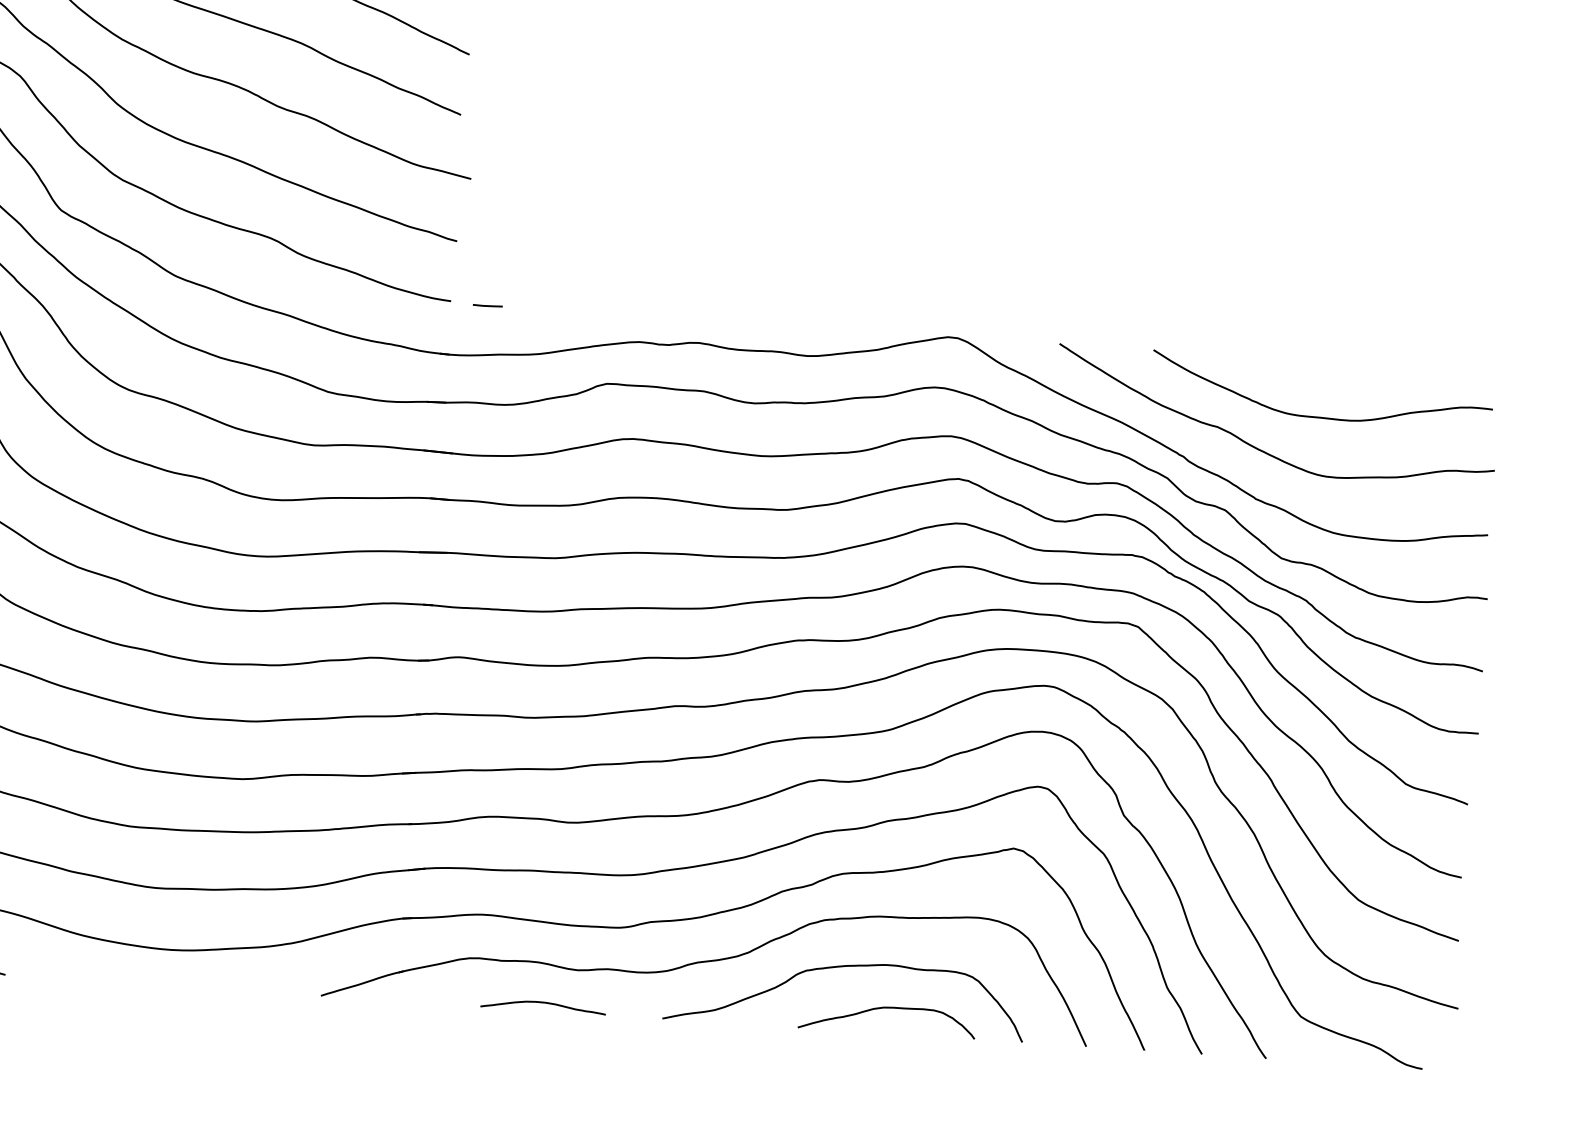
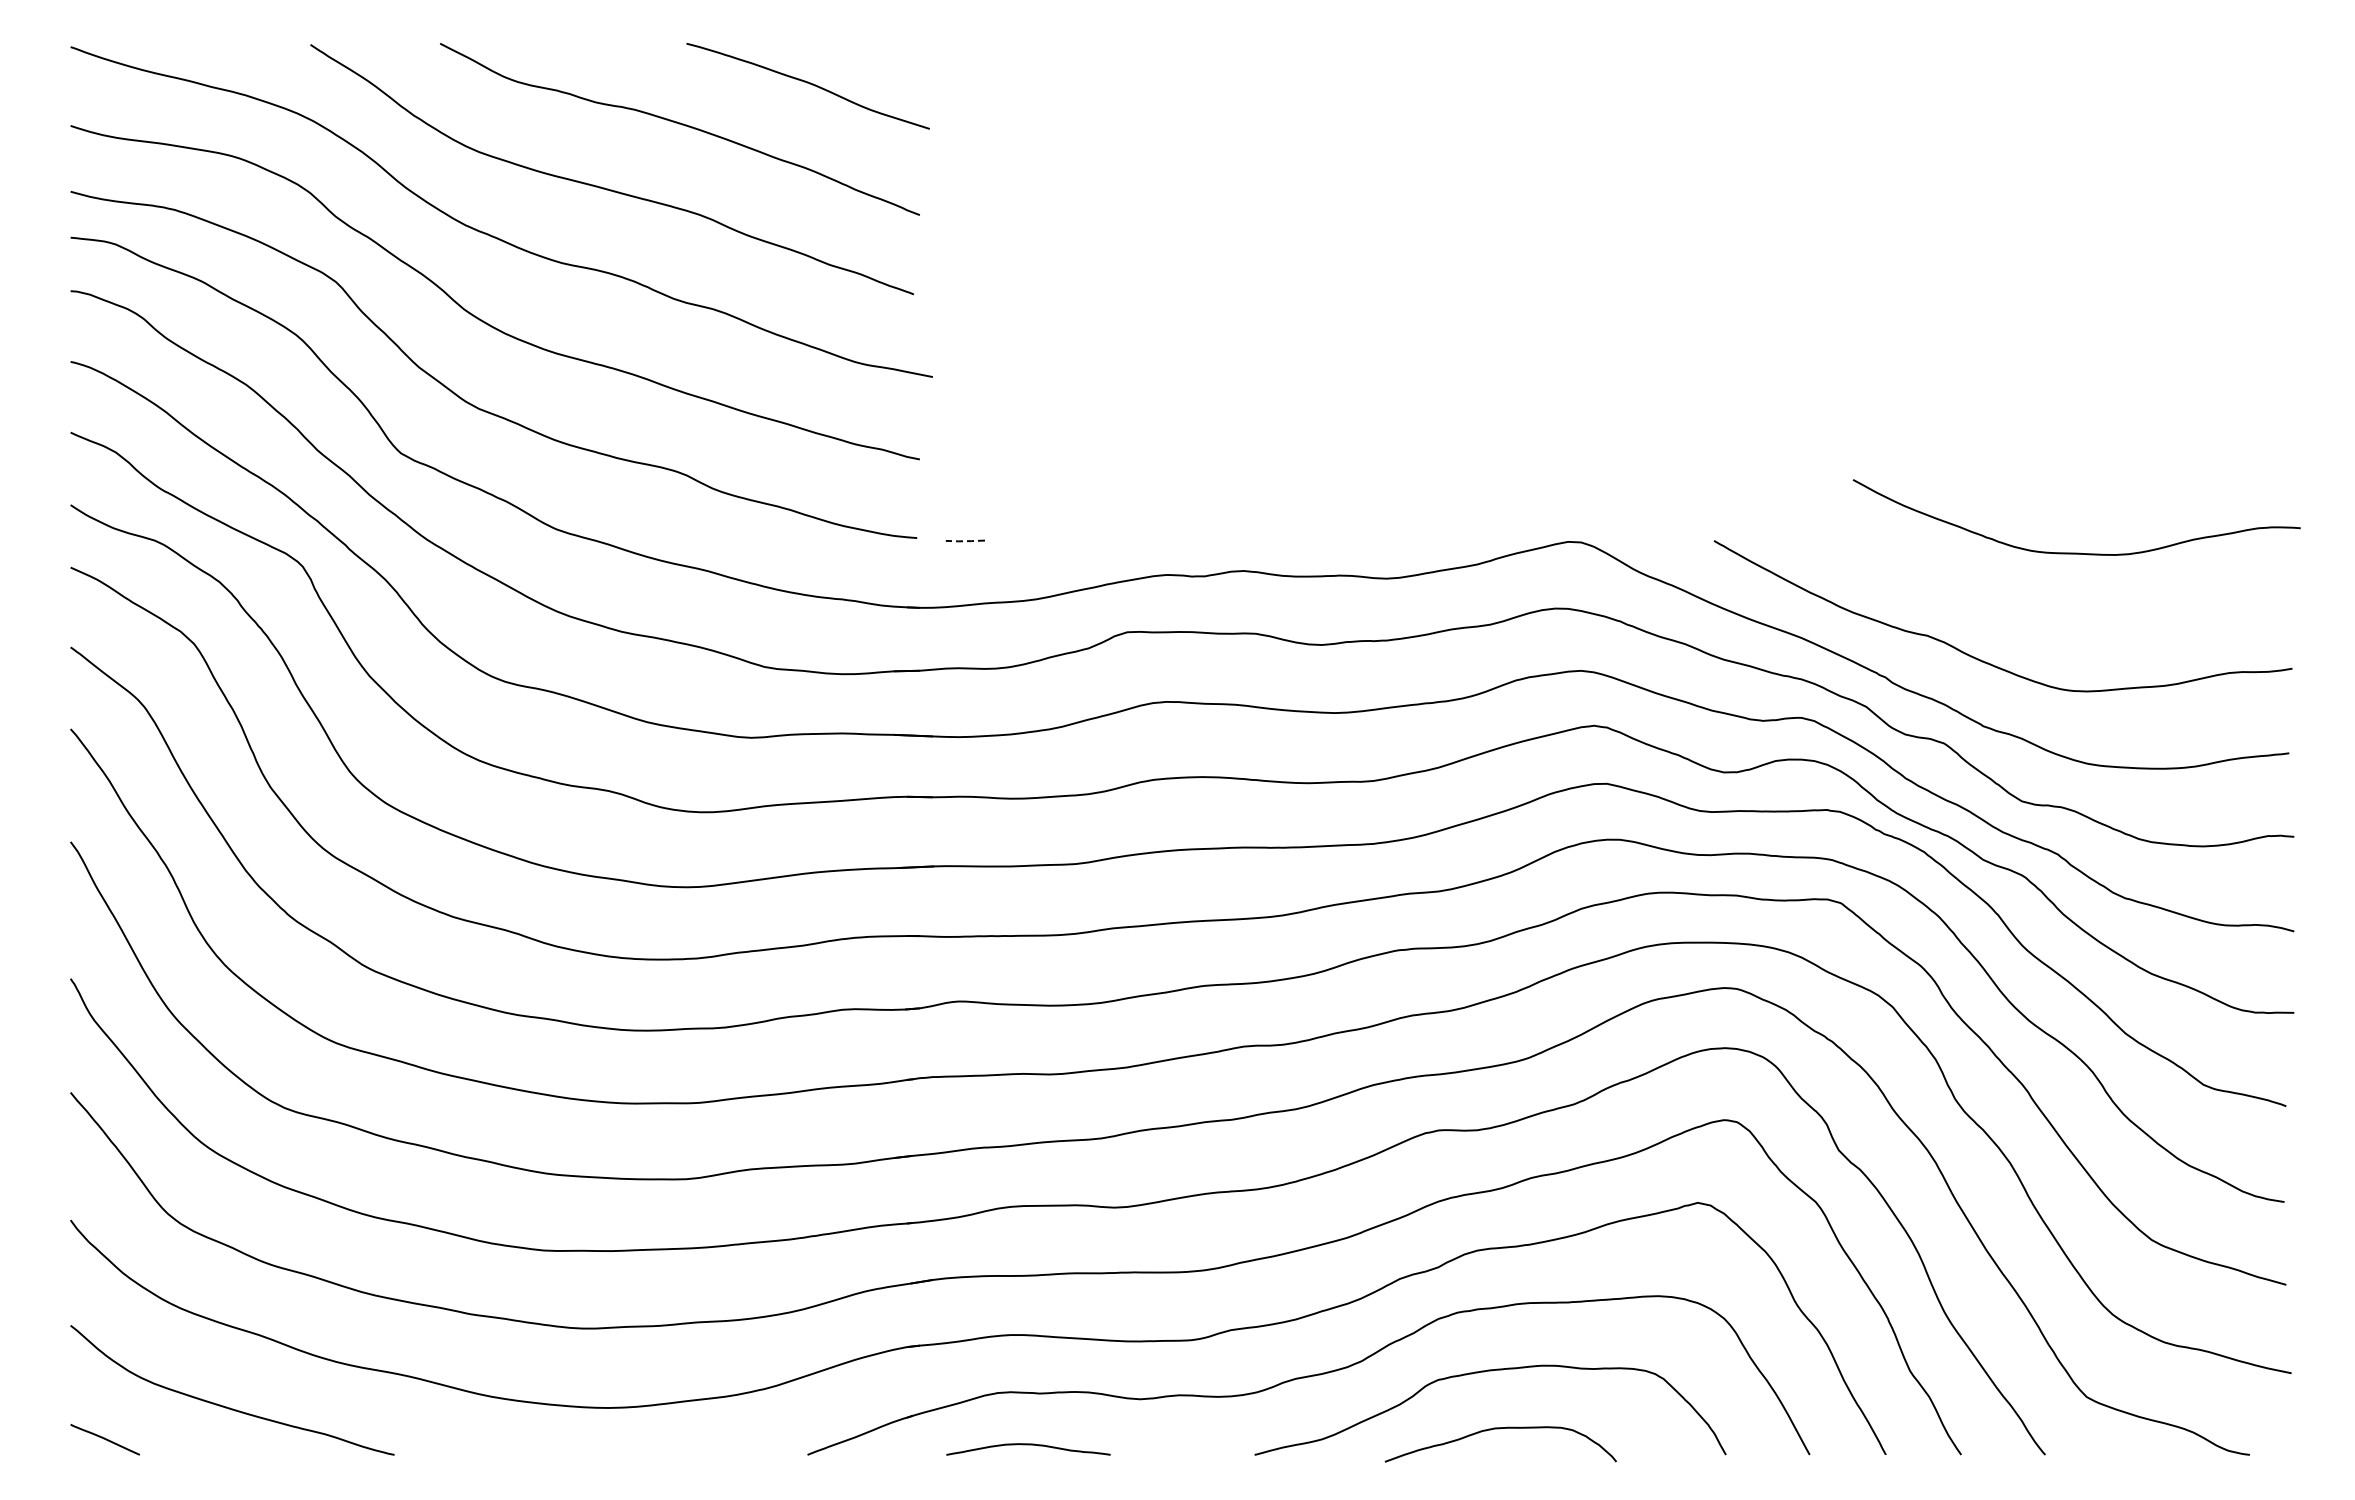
line: (487, 306) -> (965, 541), solid -> dashed
curve: (1320, 416) -> (2076, 552), moved
curve: (543, 1003) -> (1028, 1445), moved
curve: (886, 1008) -> (1499, 1429), moved

